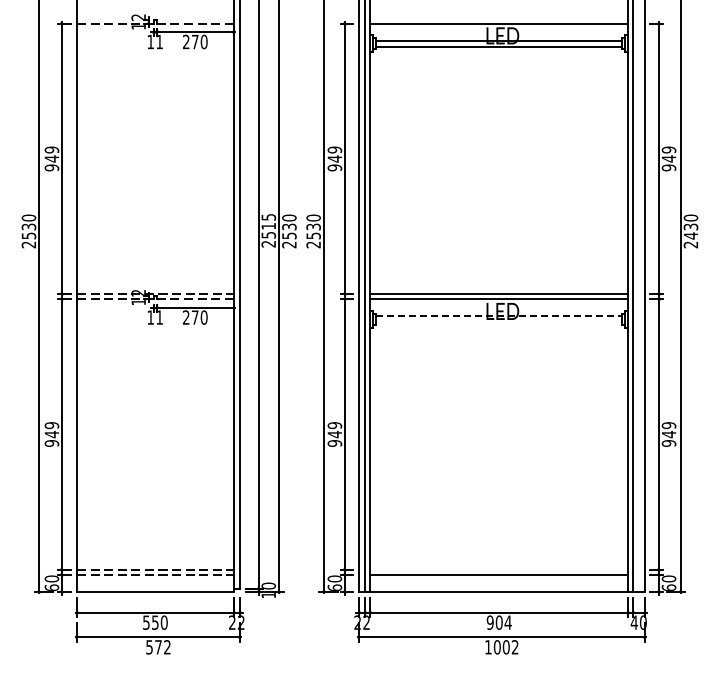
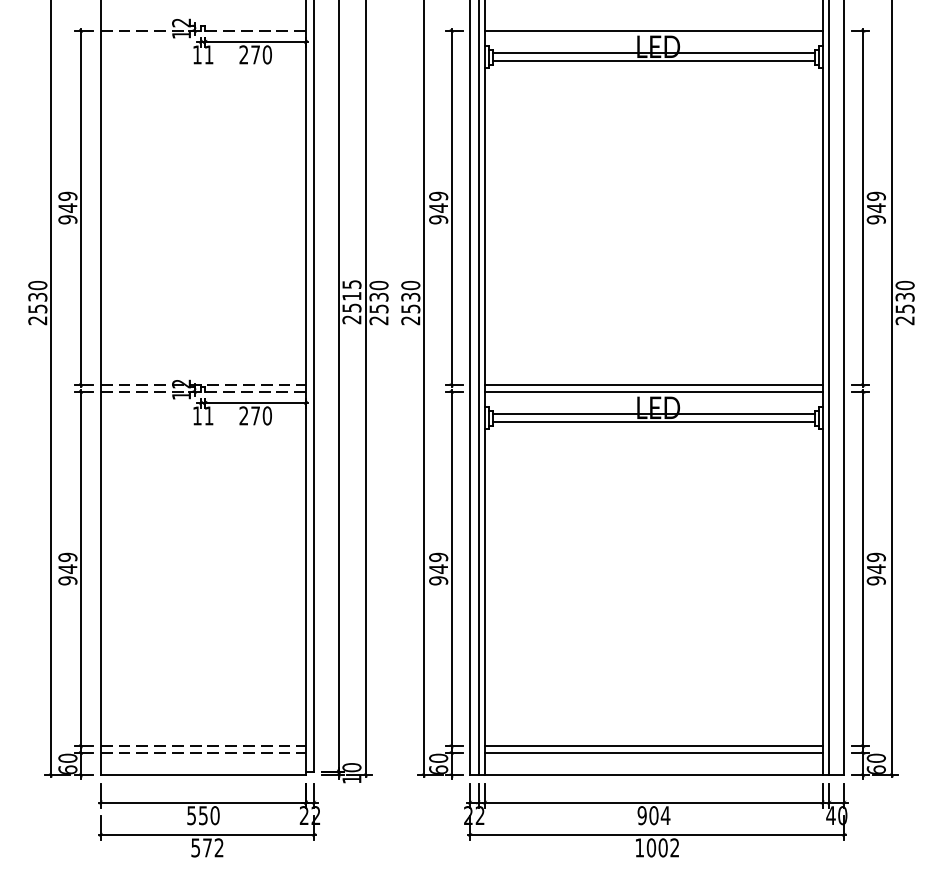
text: (690, 235) -> (904, 308), 2430 -> 2530
line: (499, 316) -> (654, 414), dashed -> solid
line: (499, 322) -> (654, 422), added
line: (499, 569) -> (654, 745), added

